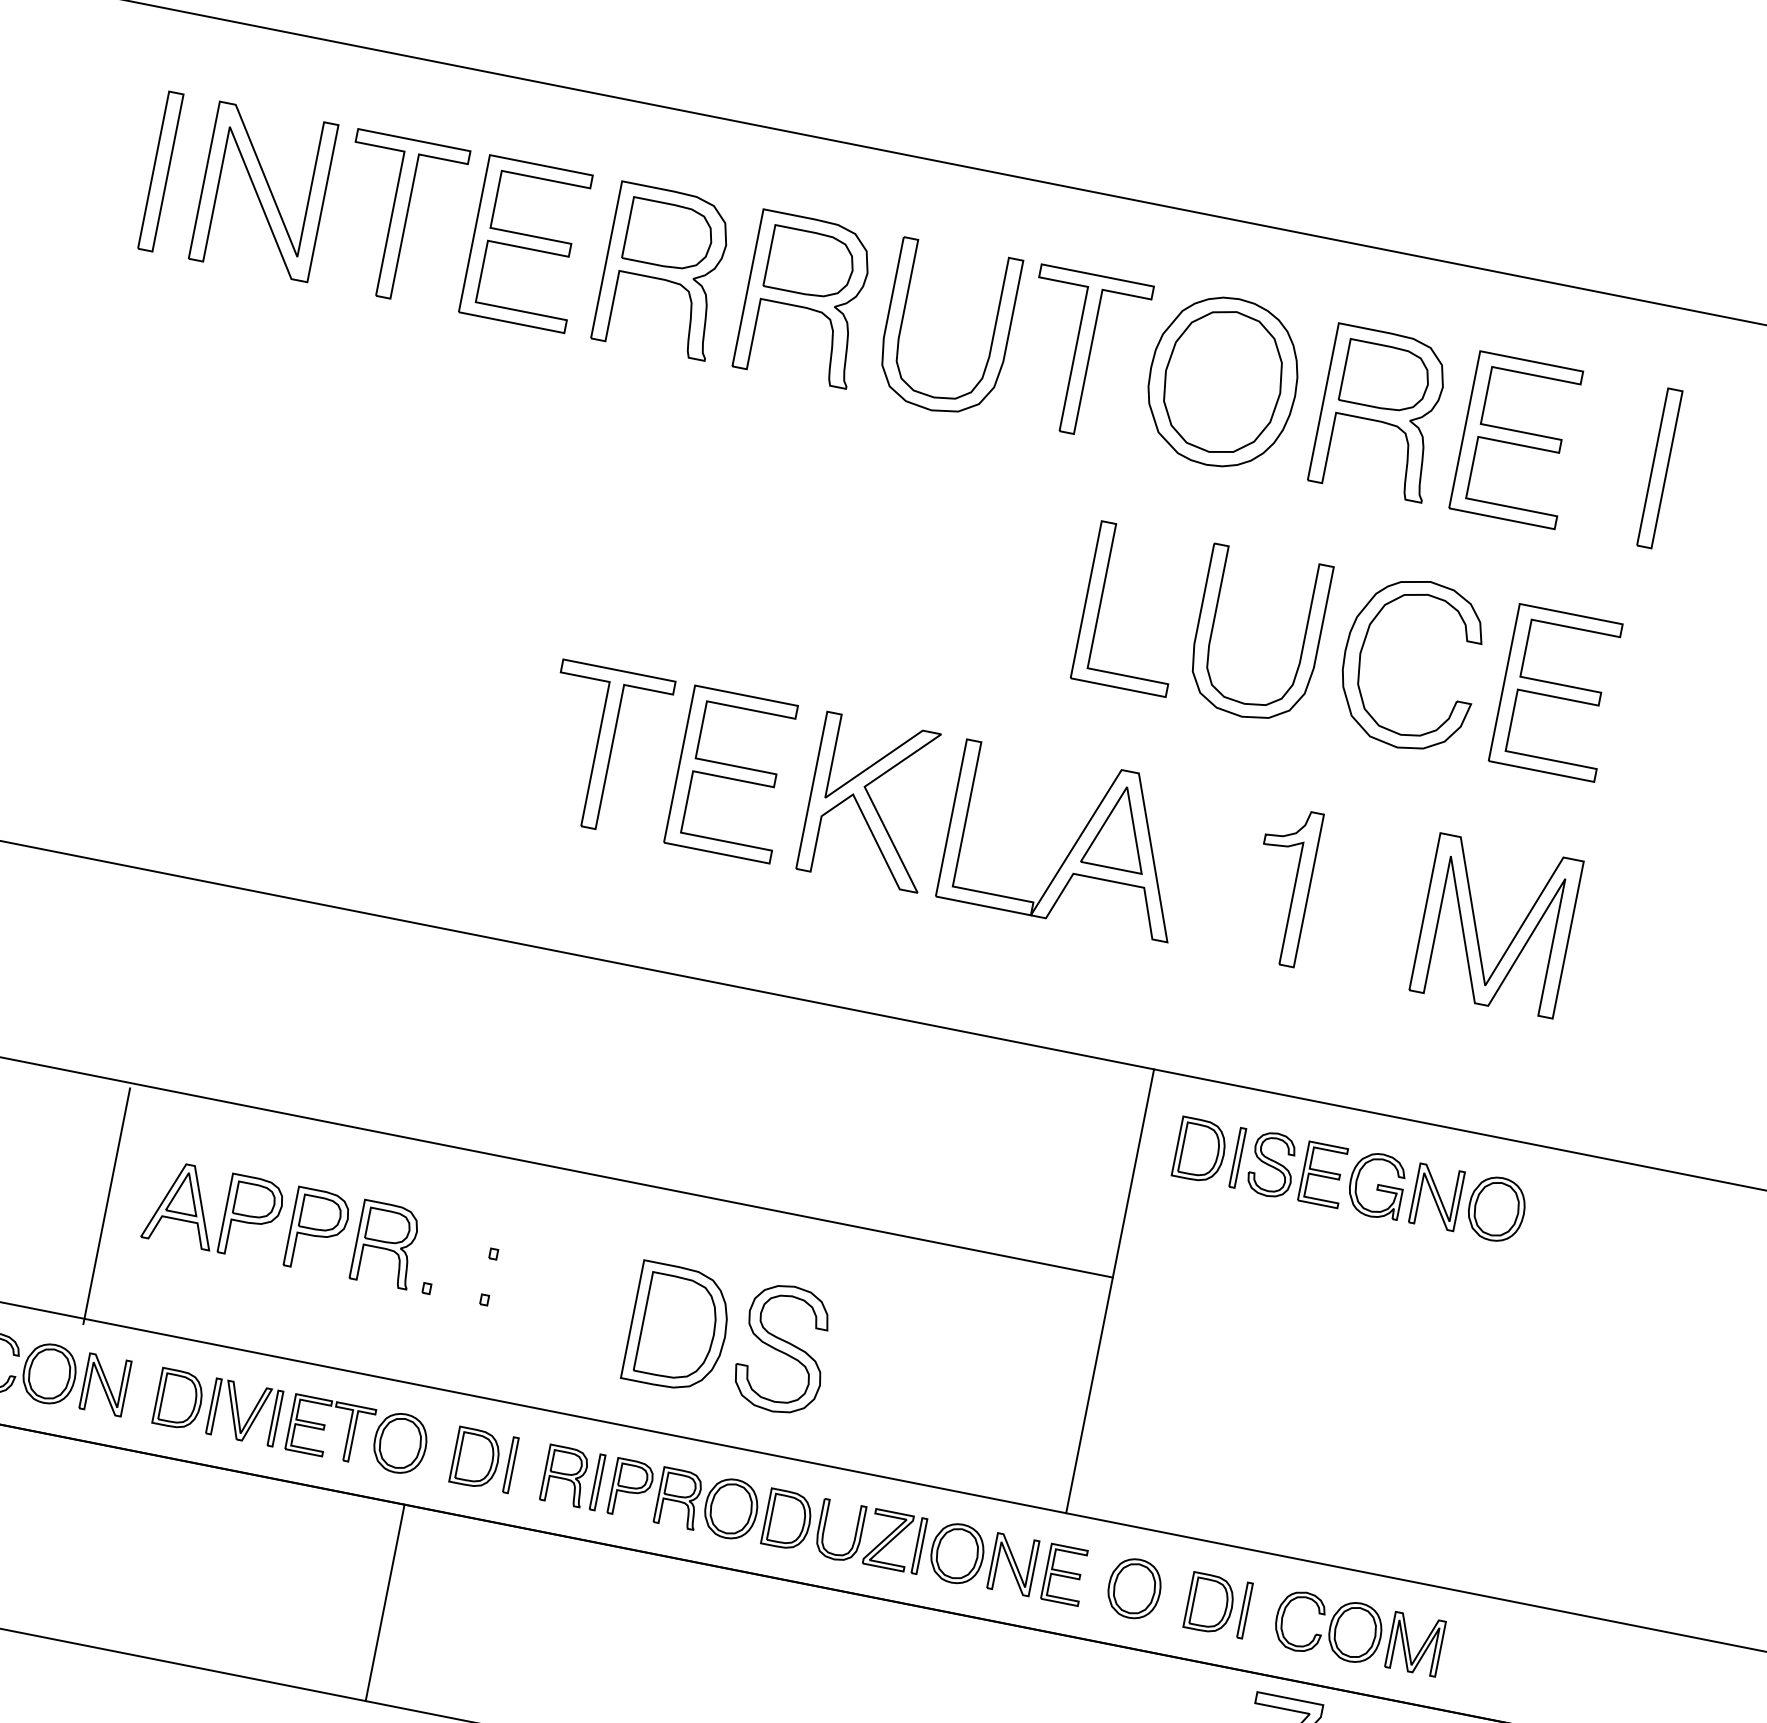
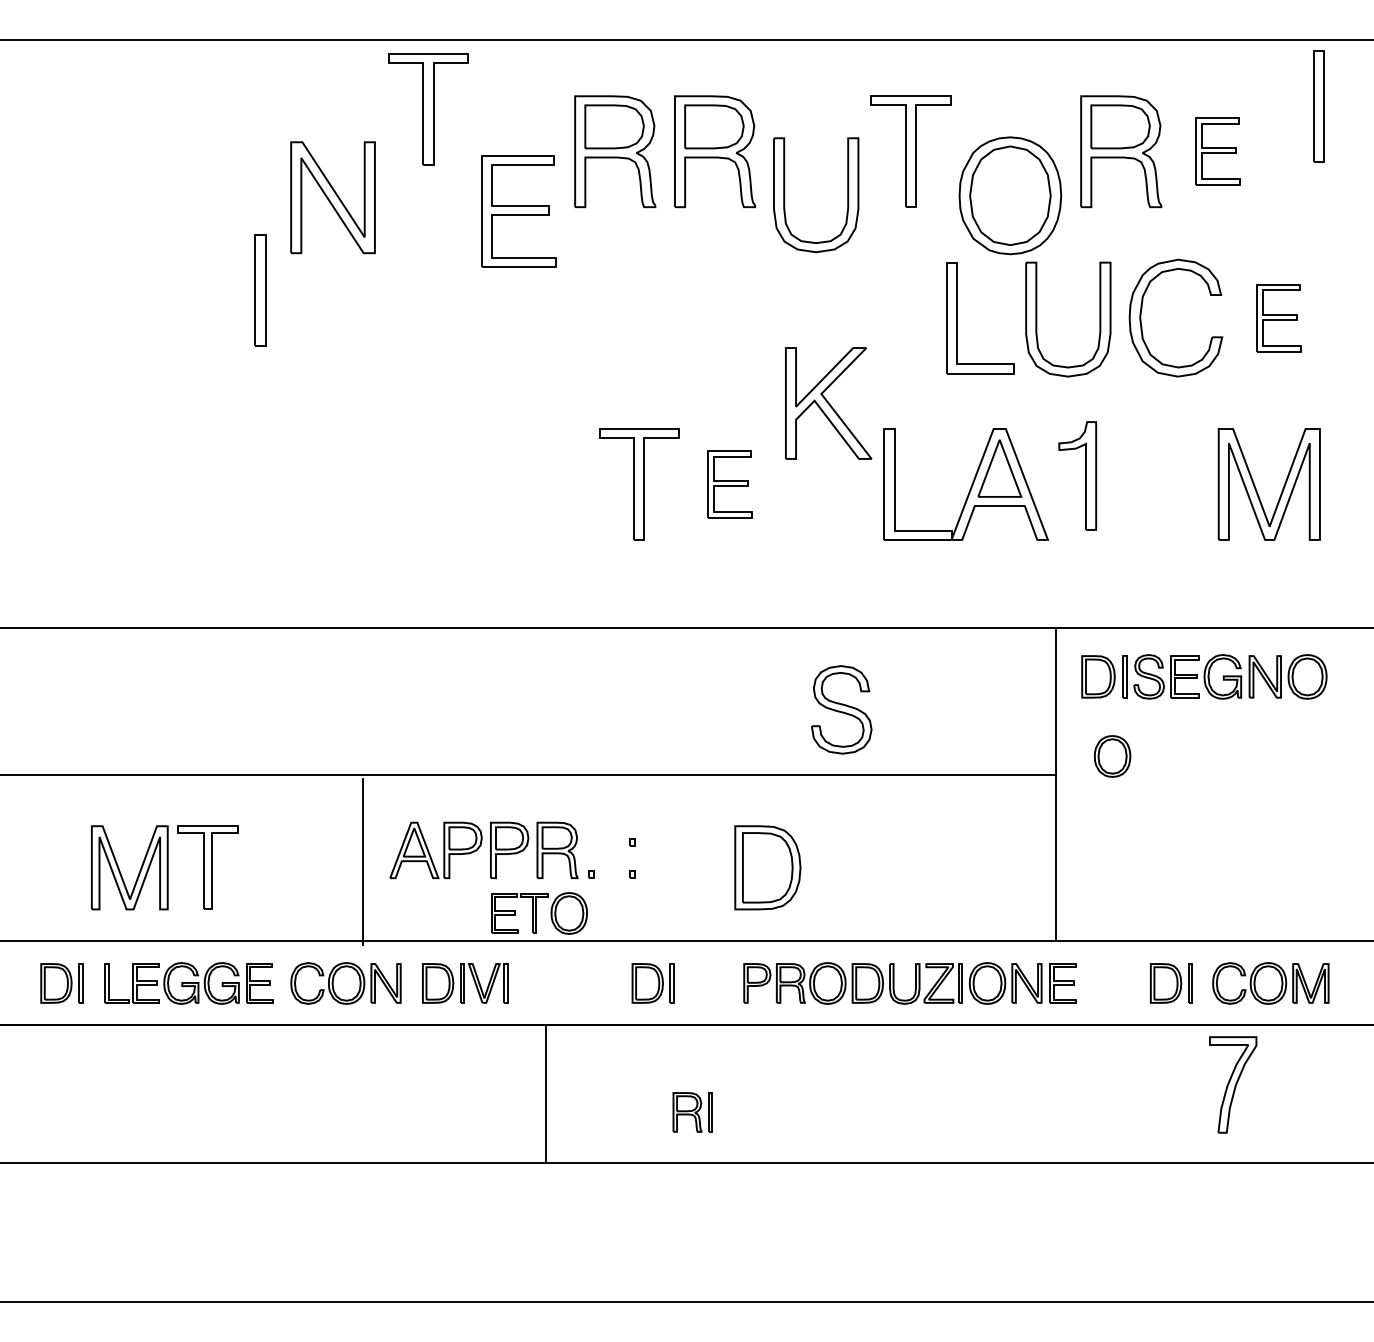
part: (160, 171) -> (260, 290), moved
part: (262, 191) -> (332, 197), moved
part: (398, 218) -> (428, 109), moved
part: (526, 243) -> (518, 211), moved
part: (904, 321) -> (785, 195), moved
part: (1223, 381) -> (1010, 195), moved
part: (1516, 439) -> (1217, 151), size x0.6
part: (1659, 468) -> (1318, 106), moved
part: (1556, 693) -> (1278, 318), size x0.6
part: (731, 774) -> (729, 484), size x0.6
part: (872, 802) -> (828, 403), moved
part: (1293, 887) -> (1085, 475), moved
part: (783, 1348) -> (841, 709), moved
part: (358, 1435) -> (539, 913), moved
part: (572, 1477) -> (692, 1112), moved
part: (1134, 1588) -> (1112, 756), moved
line: (385, 1602) -> (546, 1093), moved

